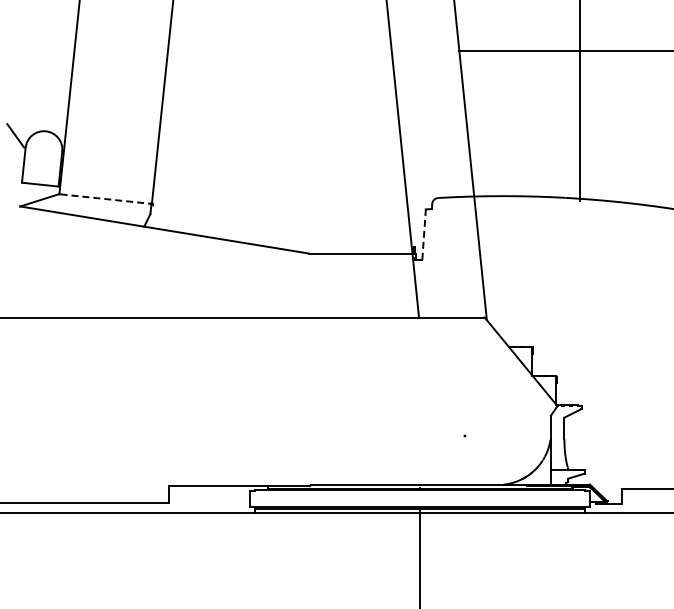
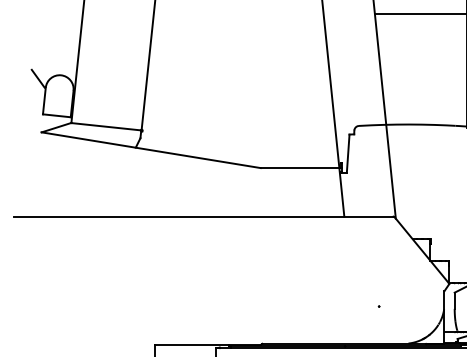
line: (107, 199) -> (107, 127), dashed -> solid
line: (424, 234) -> (348, 153), dashed -> solid

